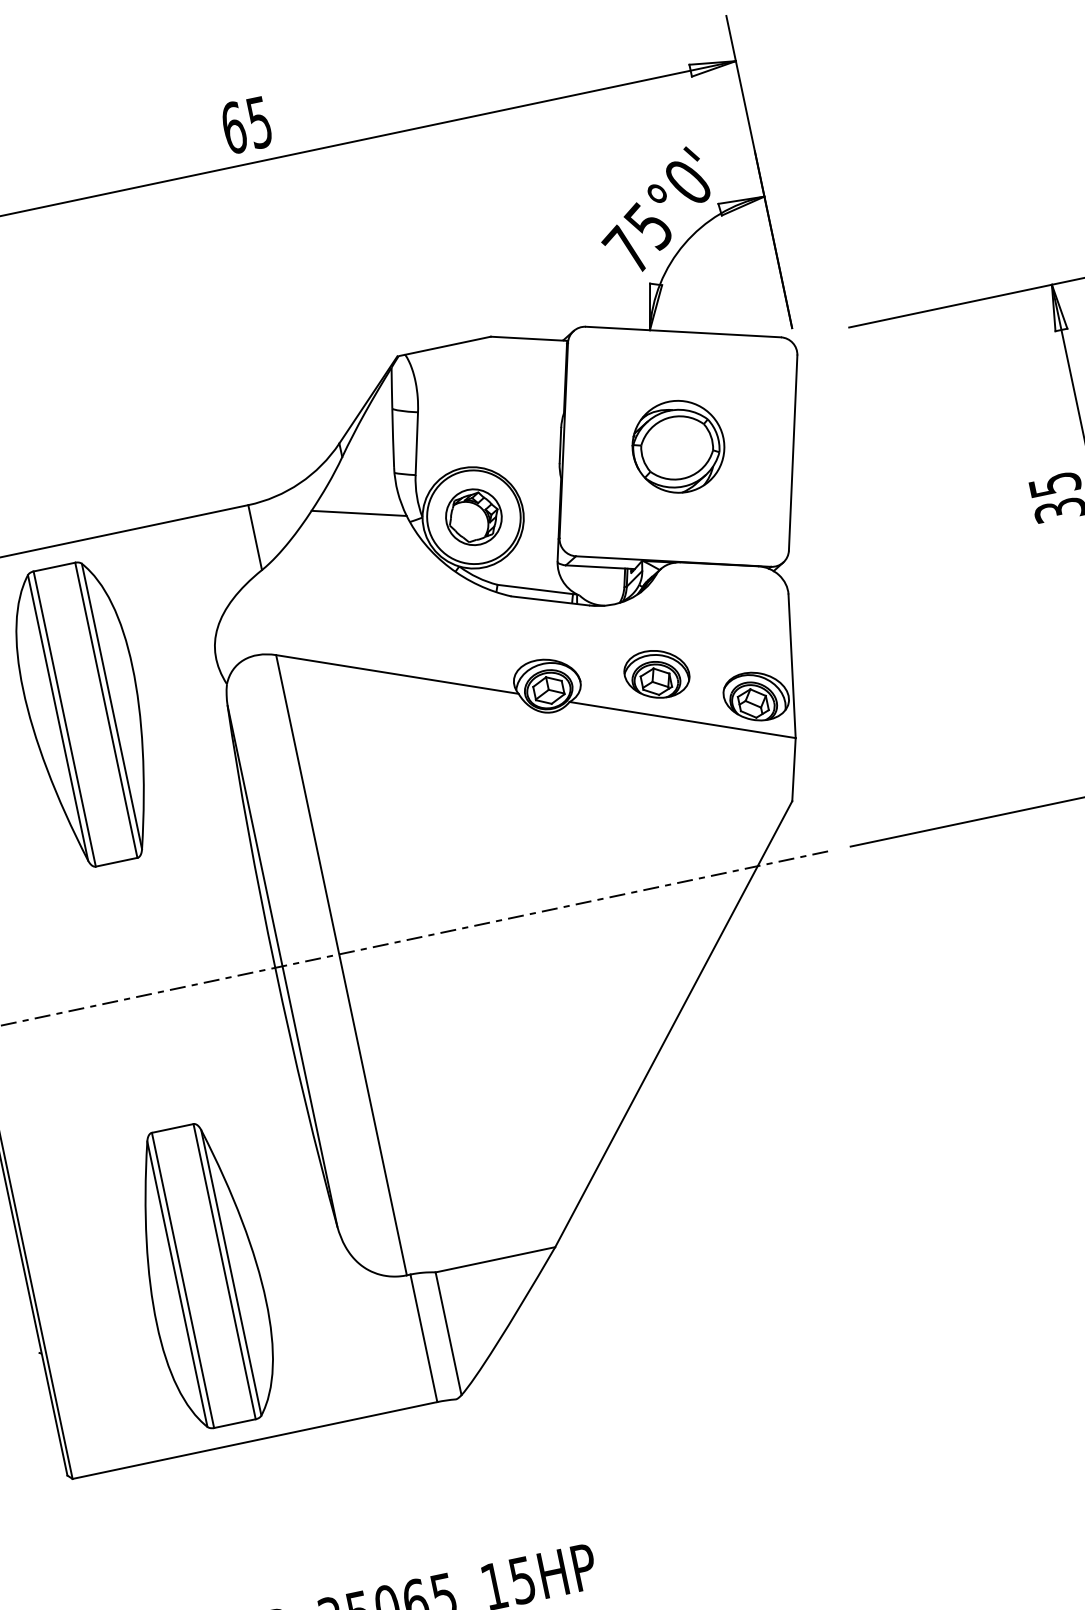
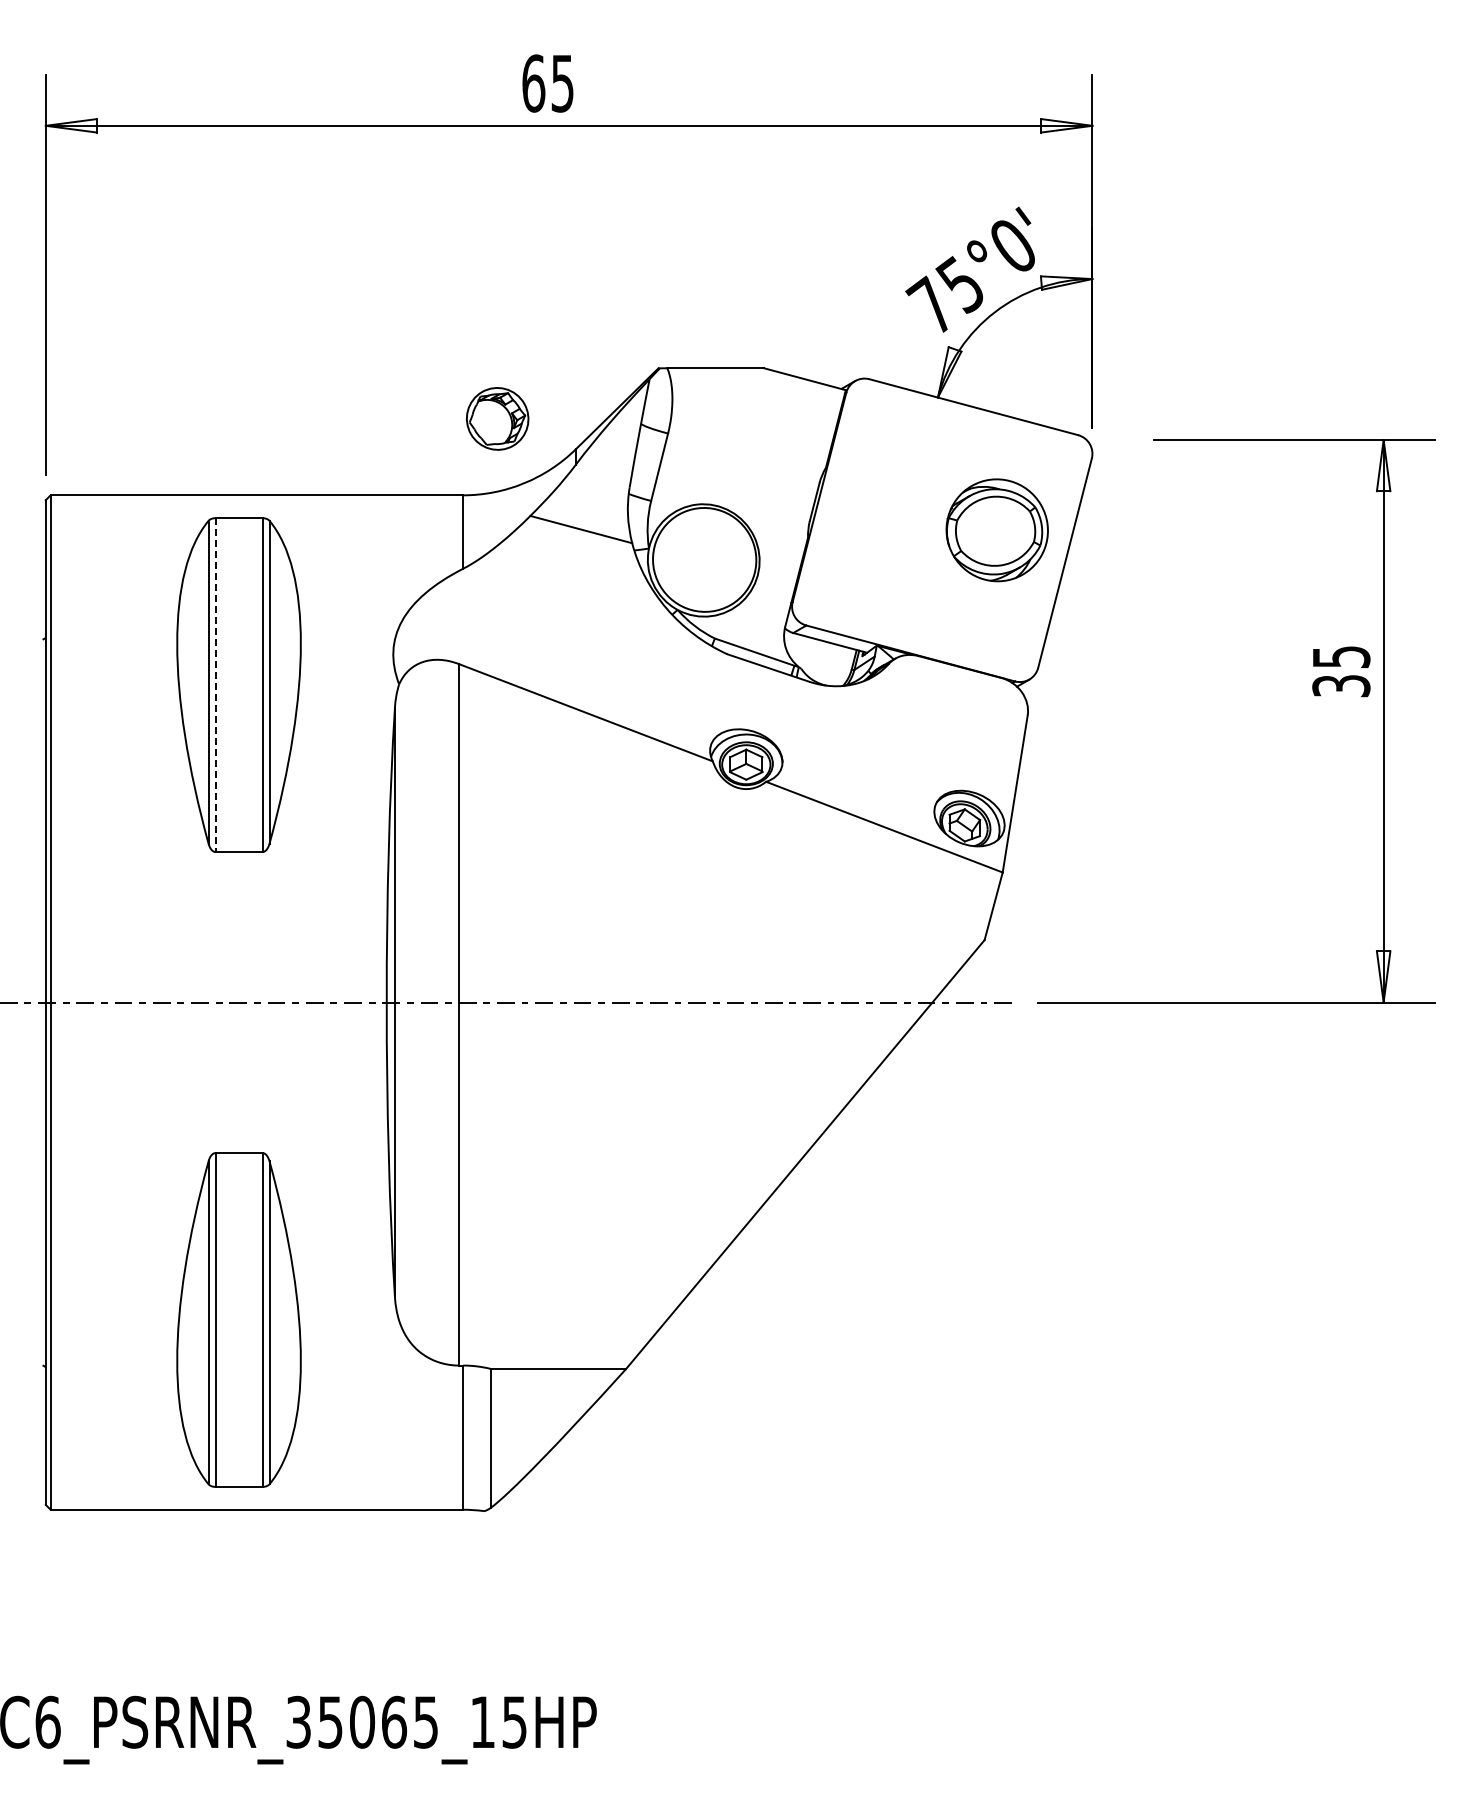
part: (677, 447) -> (996, 530), moved
part: (473, 516) -> (497, 418), moved
part: (657, 673) -> (867, 771), removed
line: (64, 719) -> (215, 685), solid -> dashed

